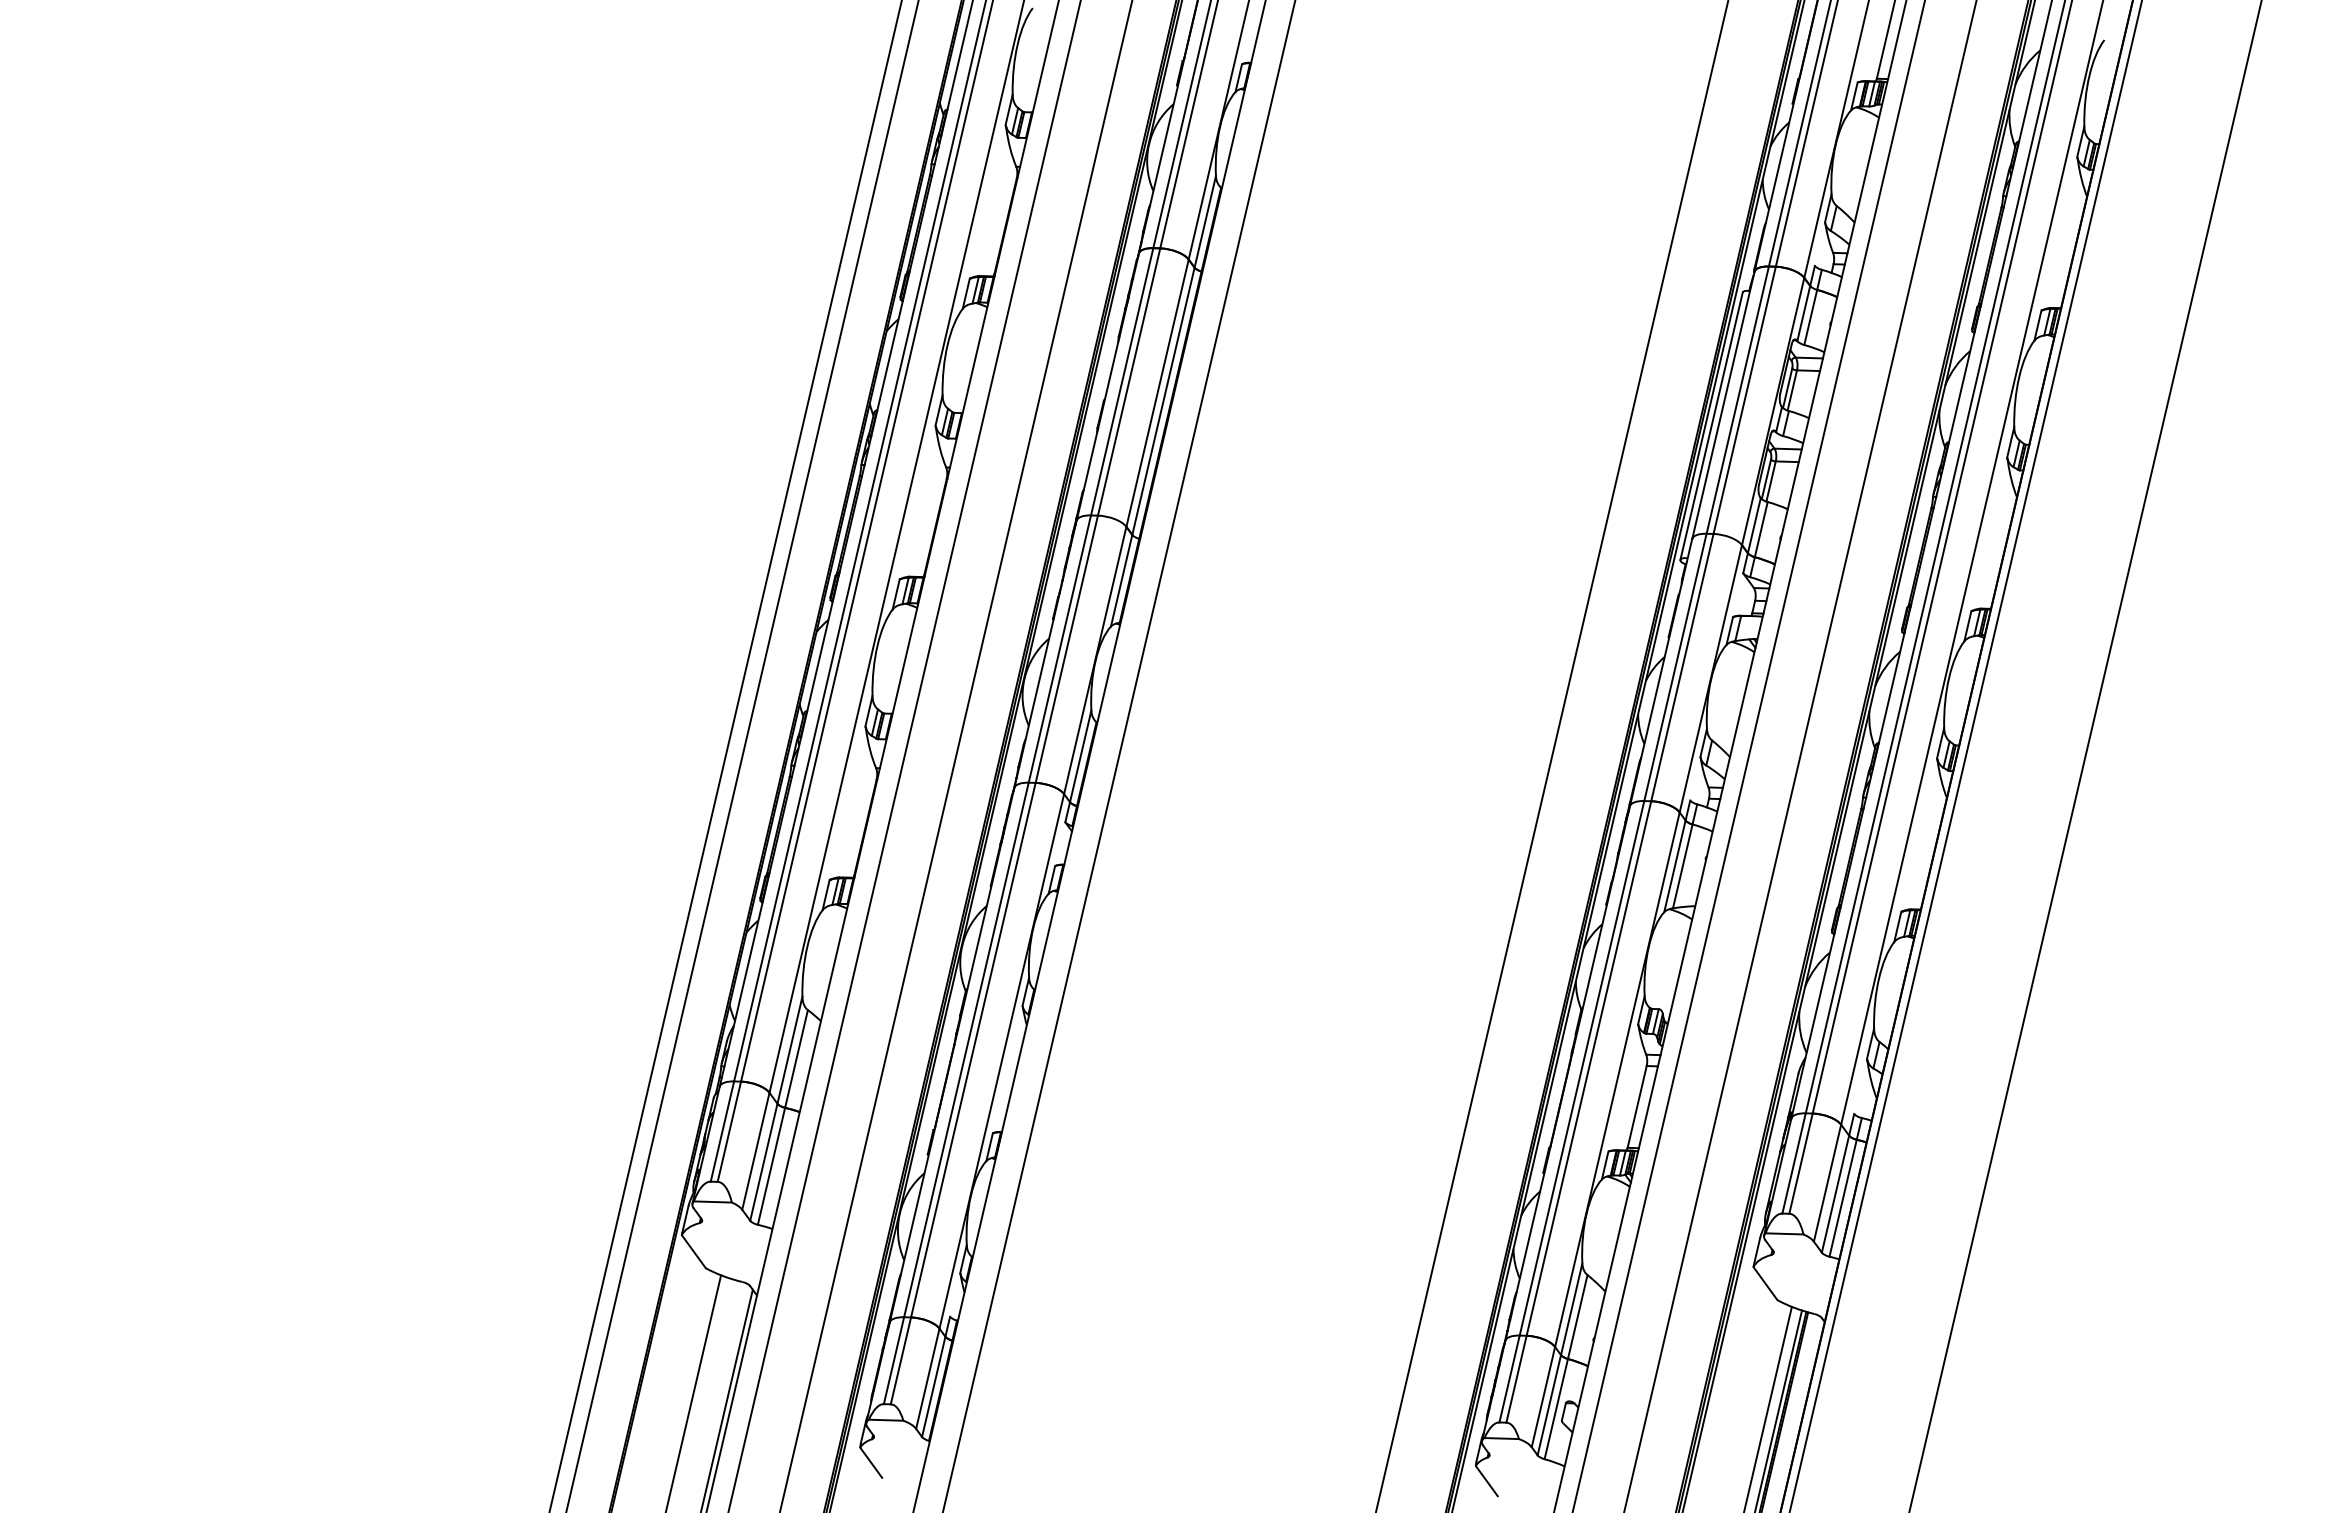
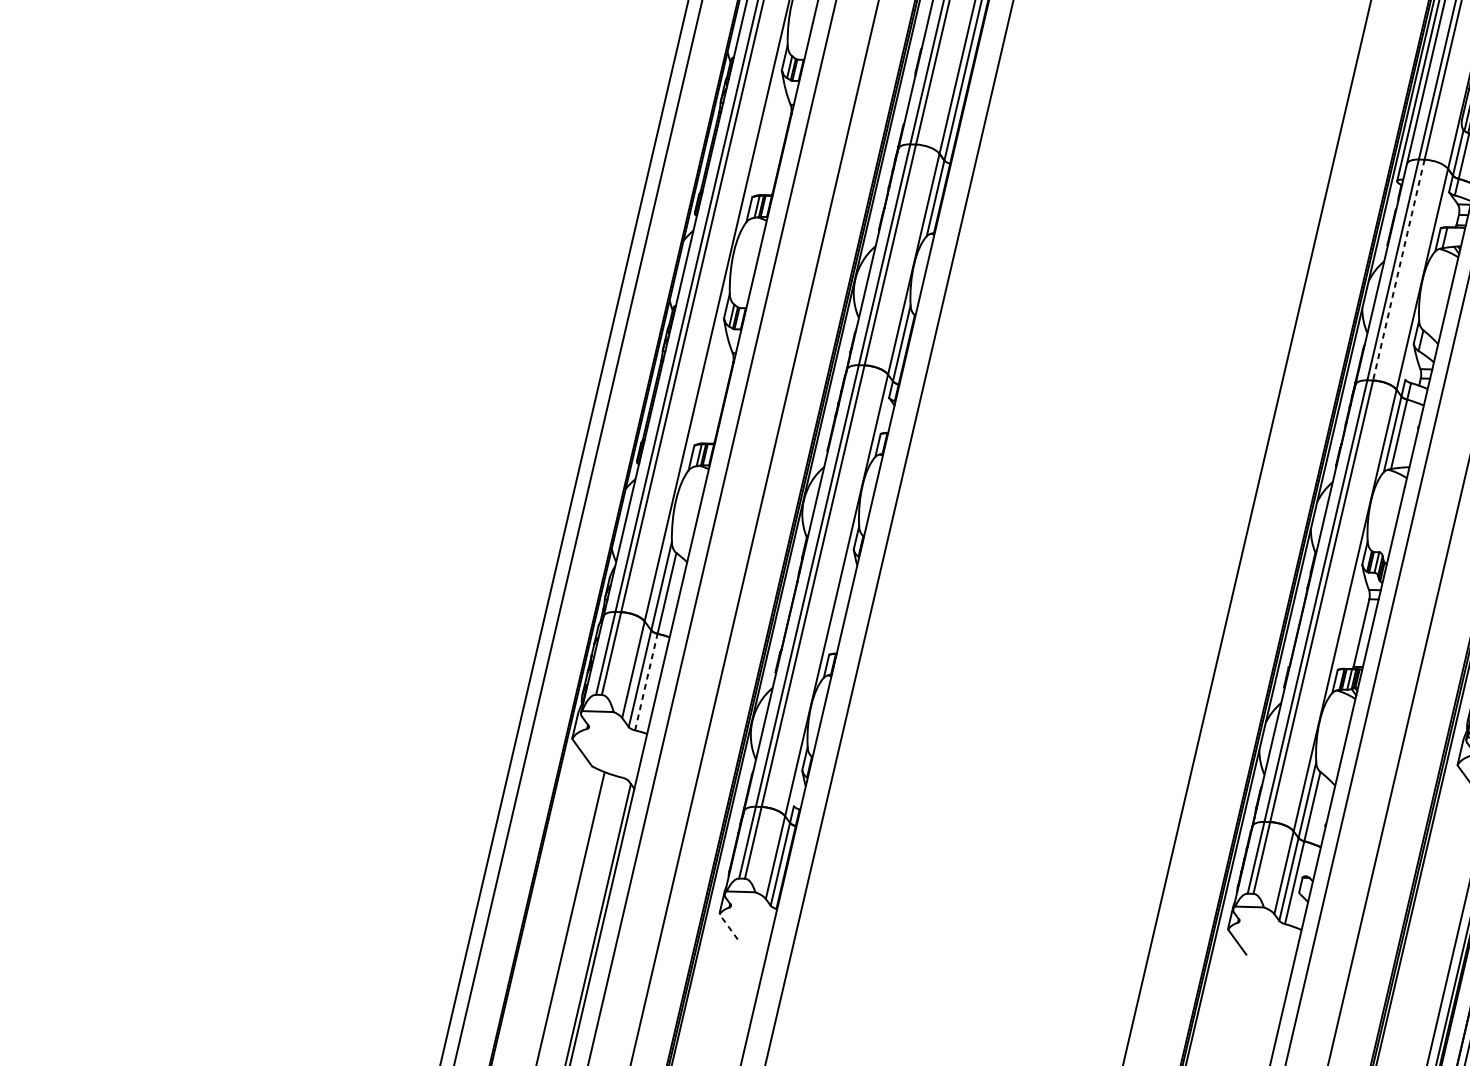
line: (1682, 668) -> (1398, 270), solid -> dashed
line: (771, 1165) -> (646, 681), solid -> dashed
line: (871, 1462) -> (728, 926), solid -> dashed

